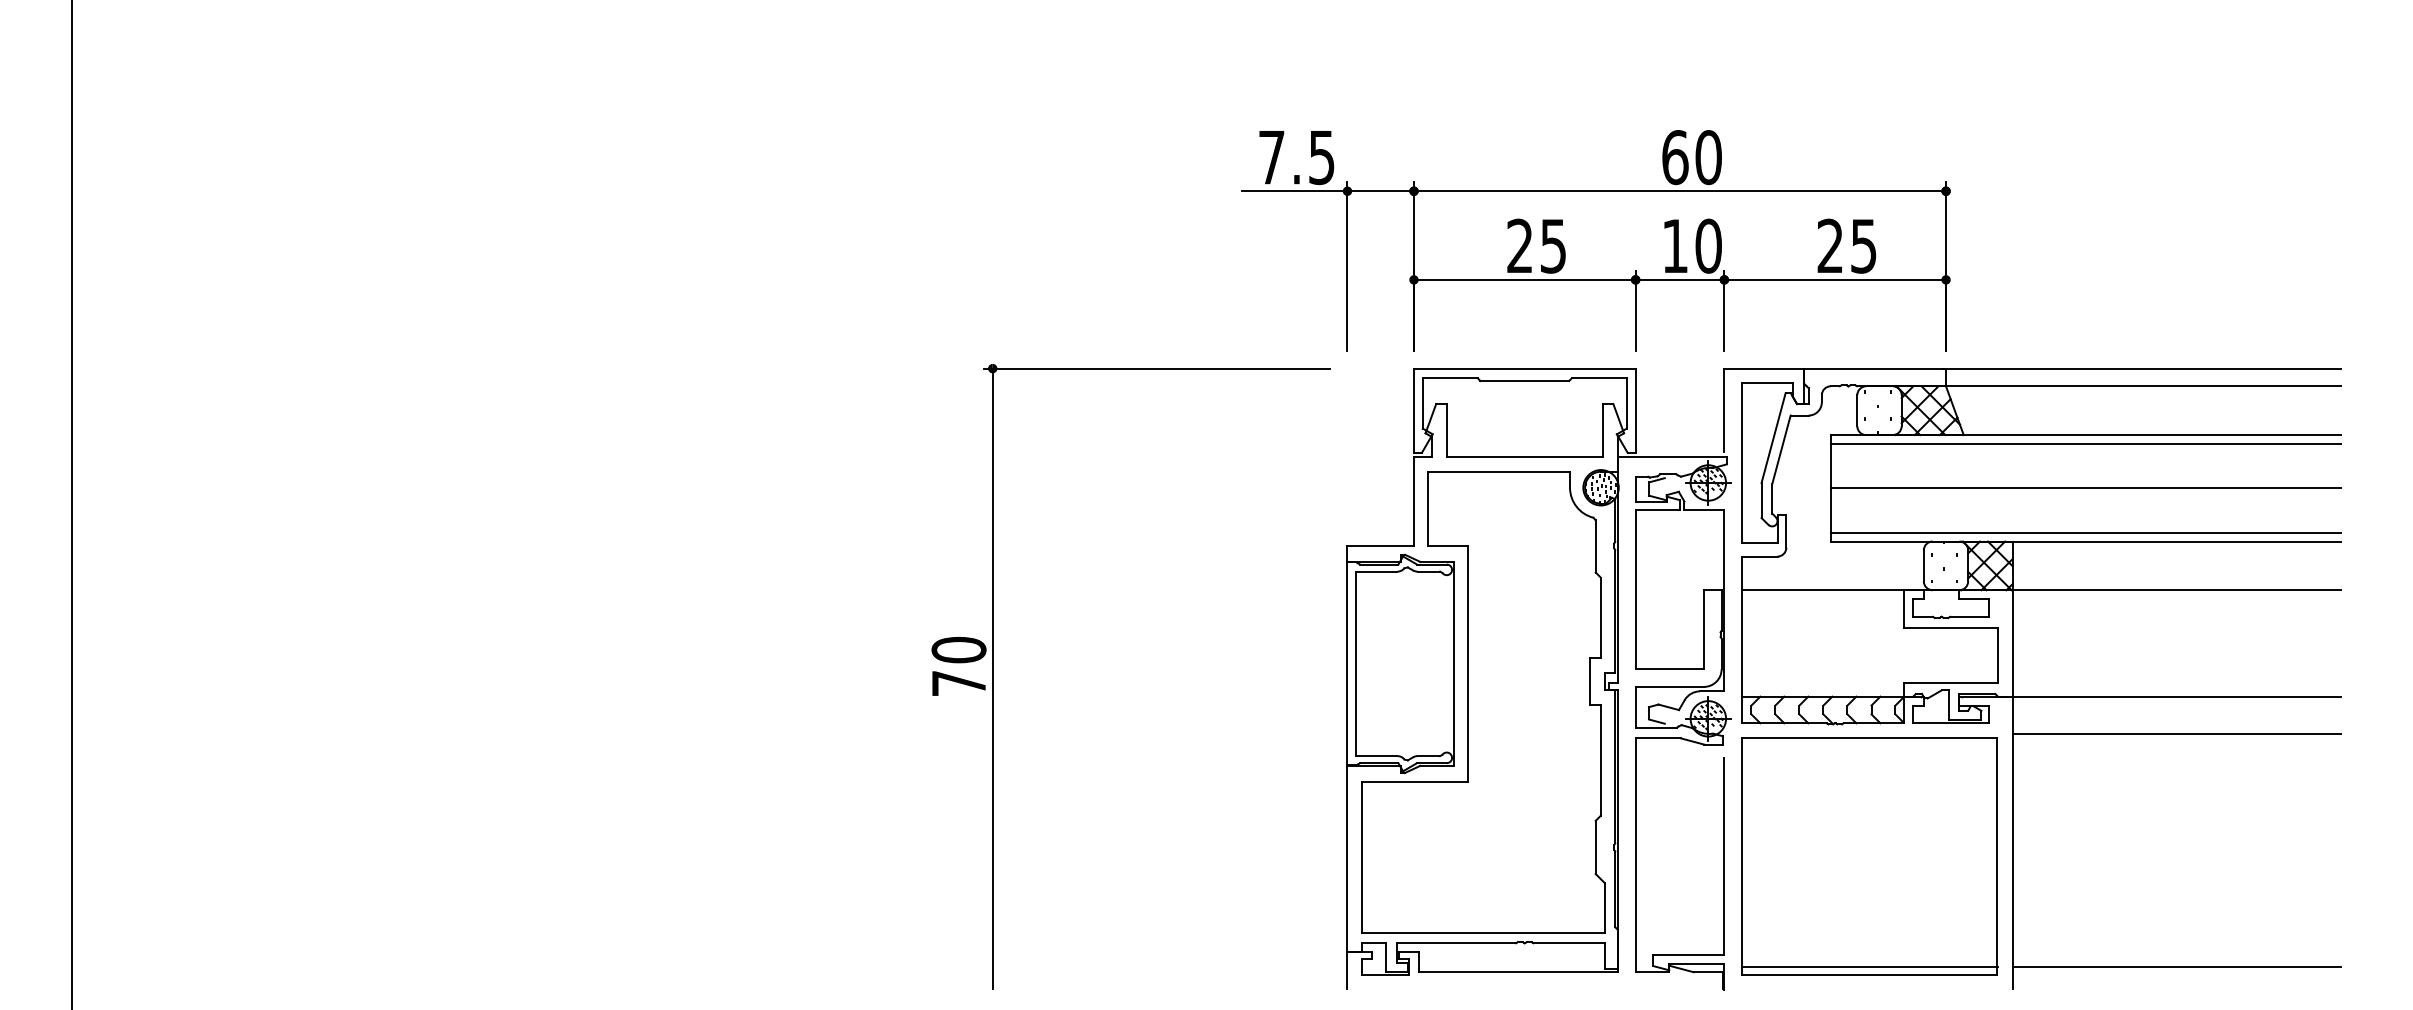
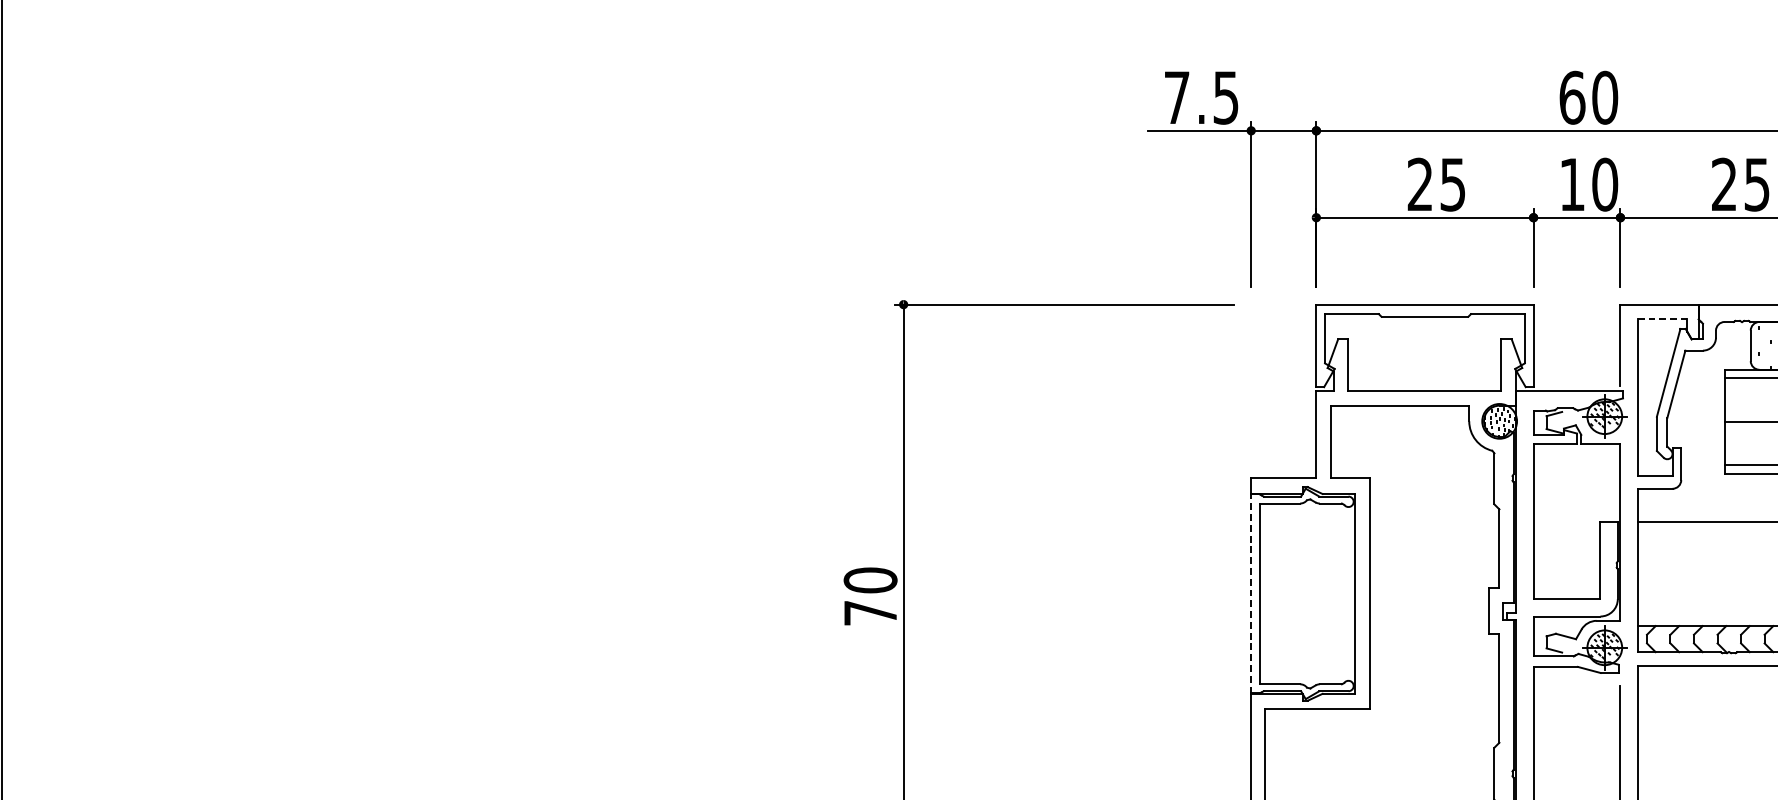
line: (1767, 383) -> (1662, 319), solid -> dashed
line: (1347, 663) -> (1251, 593), solid -> dashed

